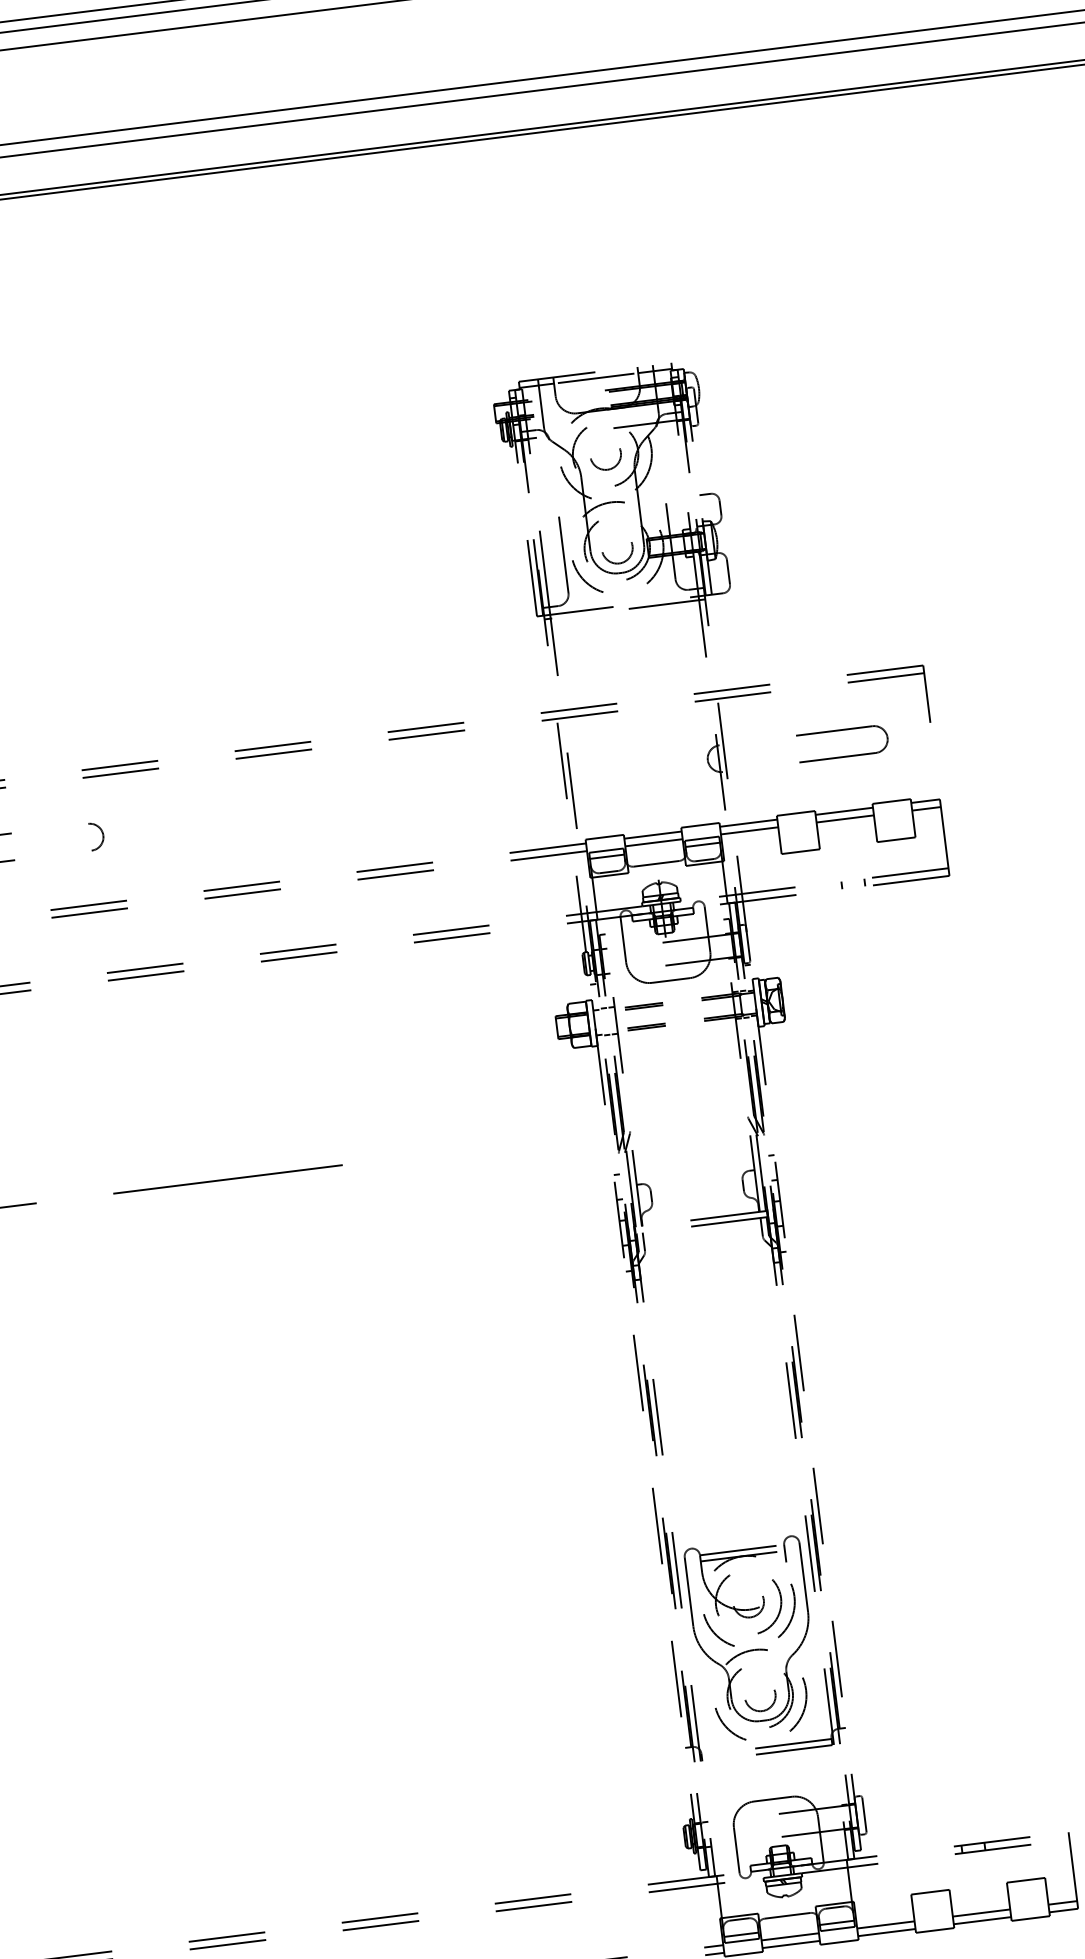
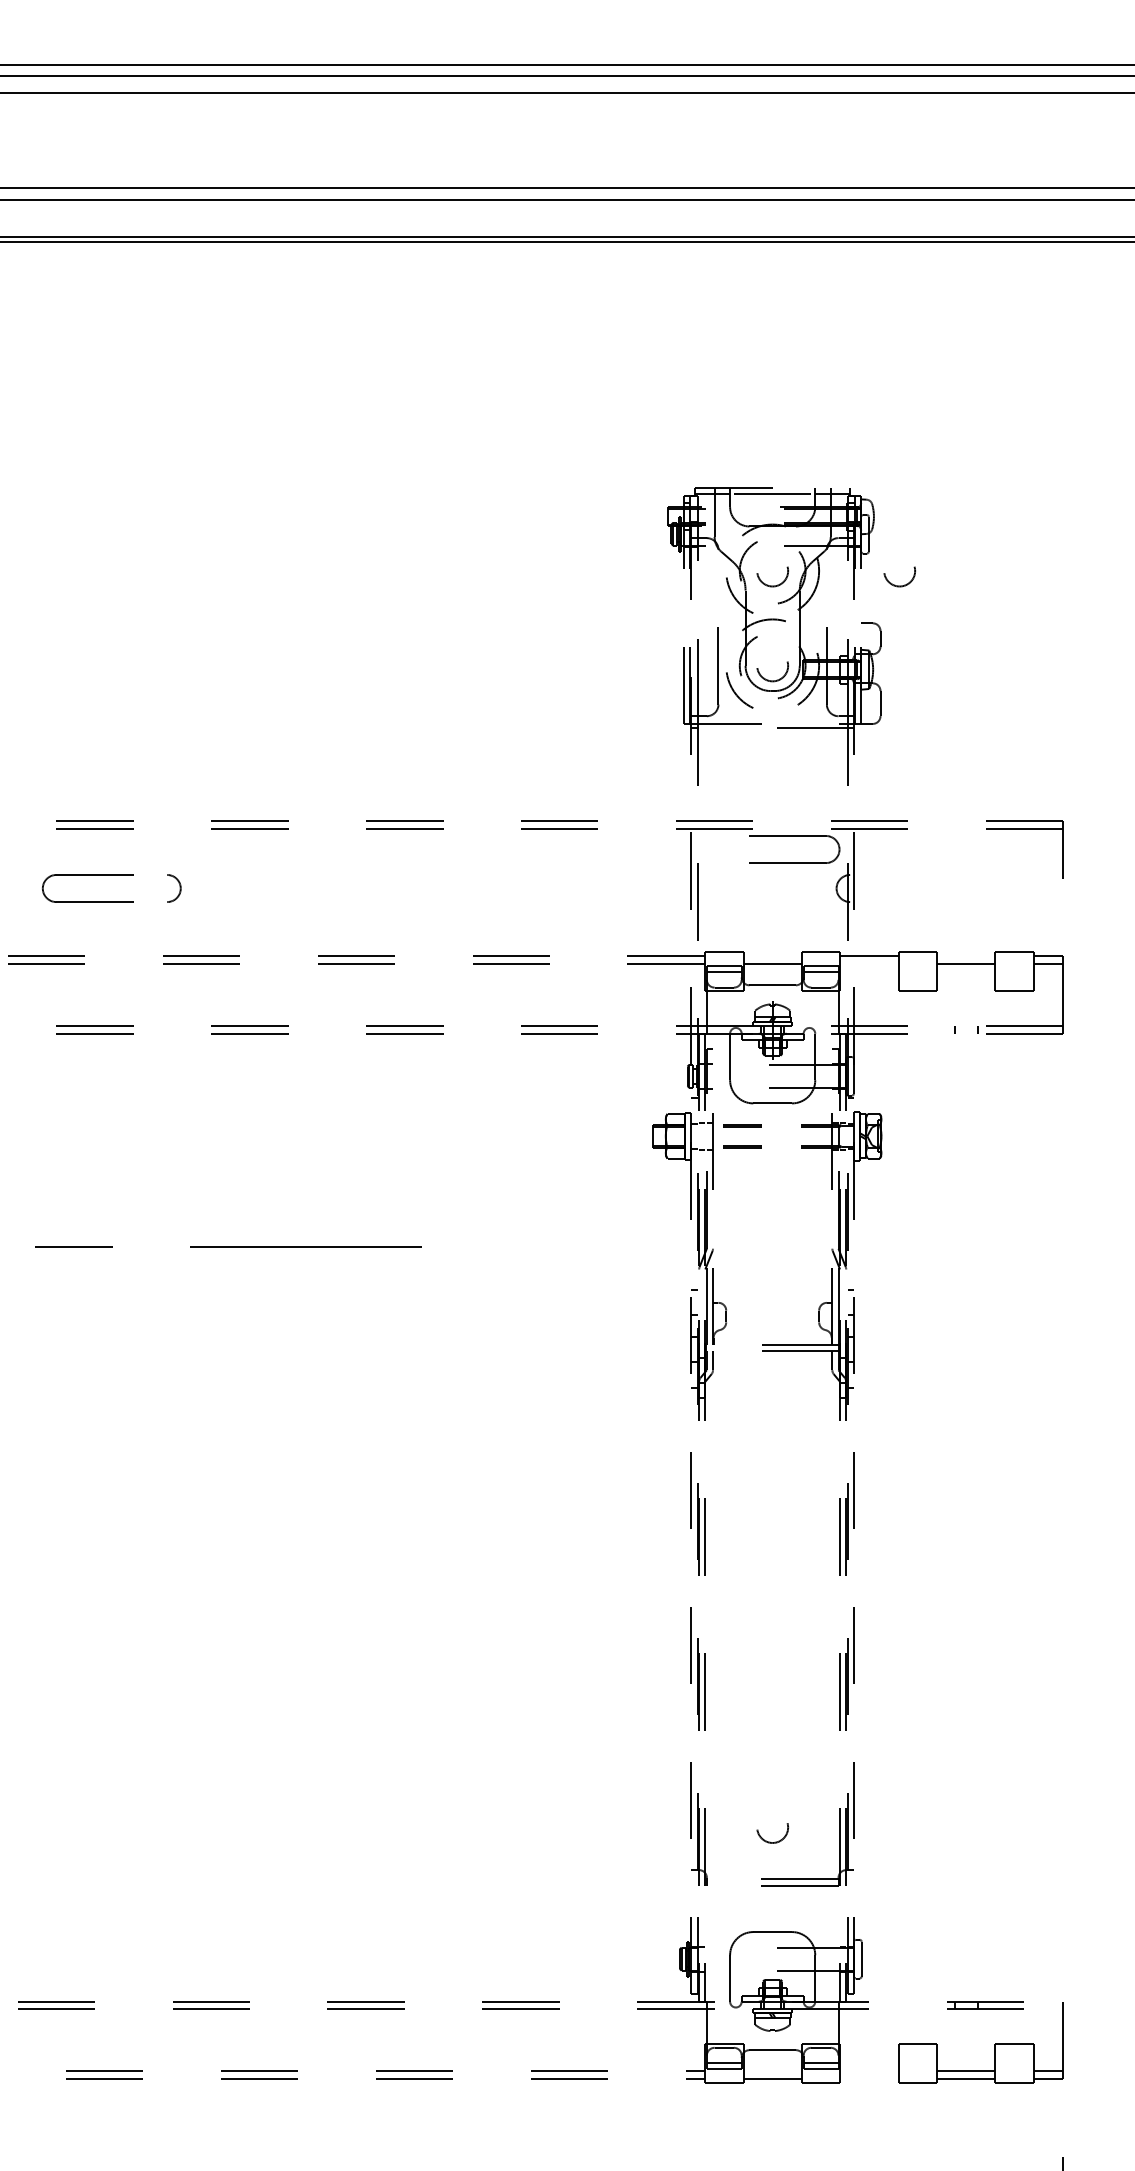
circle: (731, 444) -> (899, 576), added
part: (841, 730) -> (794, 836), moved
line: (844, 811) -> (966, 956), removed
line: (749, 831) -> (869, 964), removed
arc: (102, 835) -> (179, 888), moved
line: (652, 835) -> (772, 956), removed
part: (757, 1633) -> (777, 1764), removed
line: (885, 1924) -> (869, 2071), removed
line: (886, 1932) -> (869, 2079), removed
line: (790, 1936) -> (772, 2071), removed

